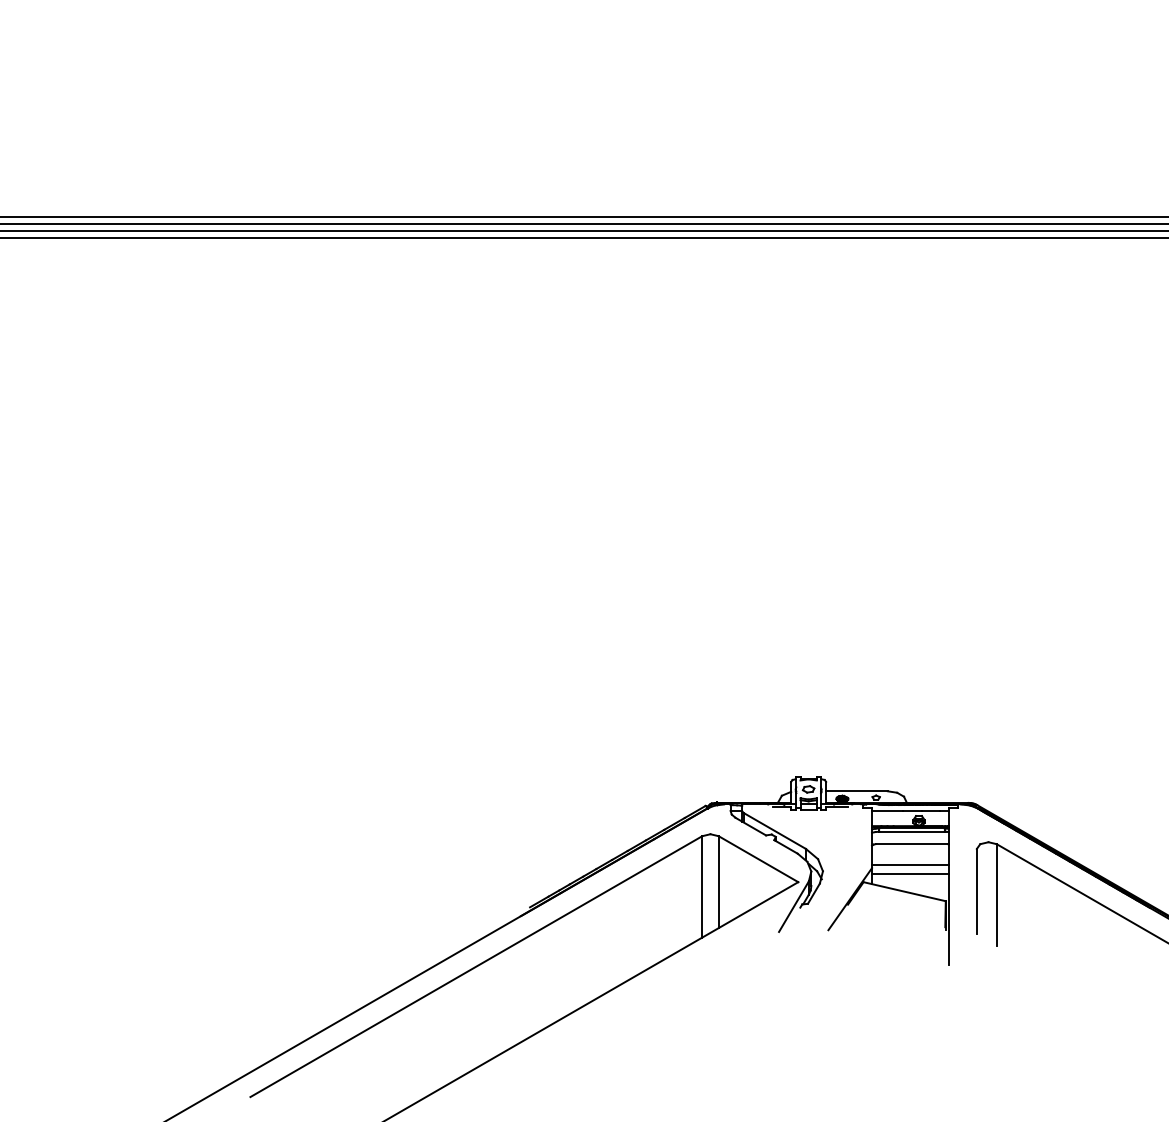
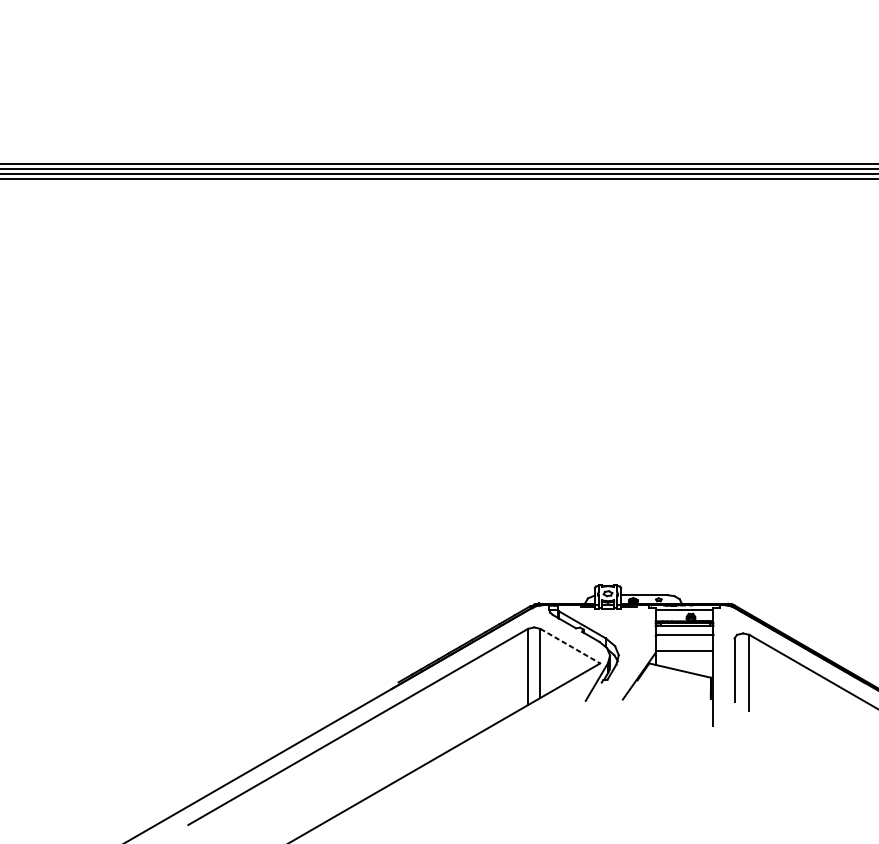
line: (758, 859) -> (570, 646), solid -> dashed
line: (910, 873) -> (684, 656), removed

